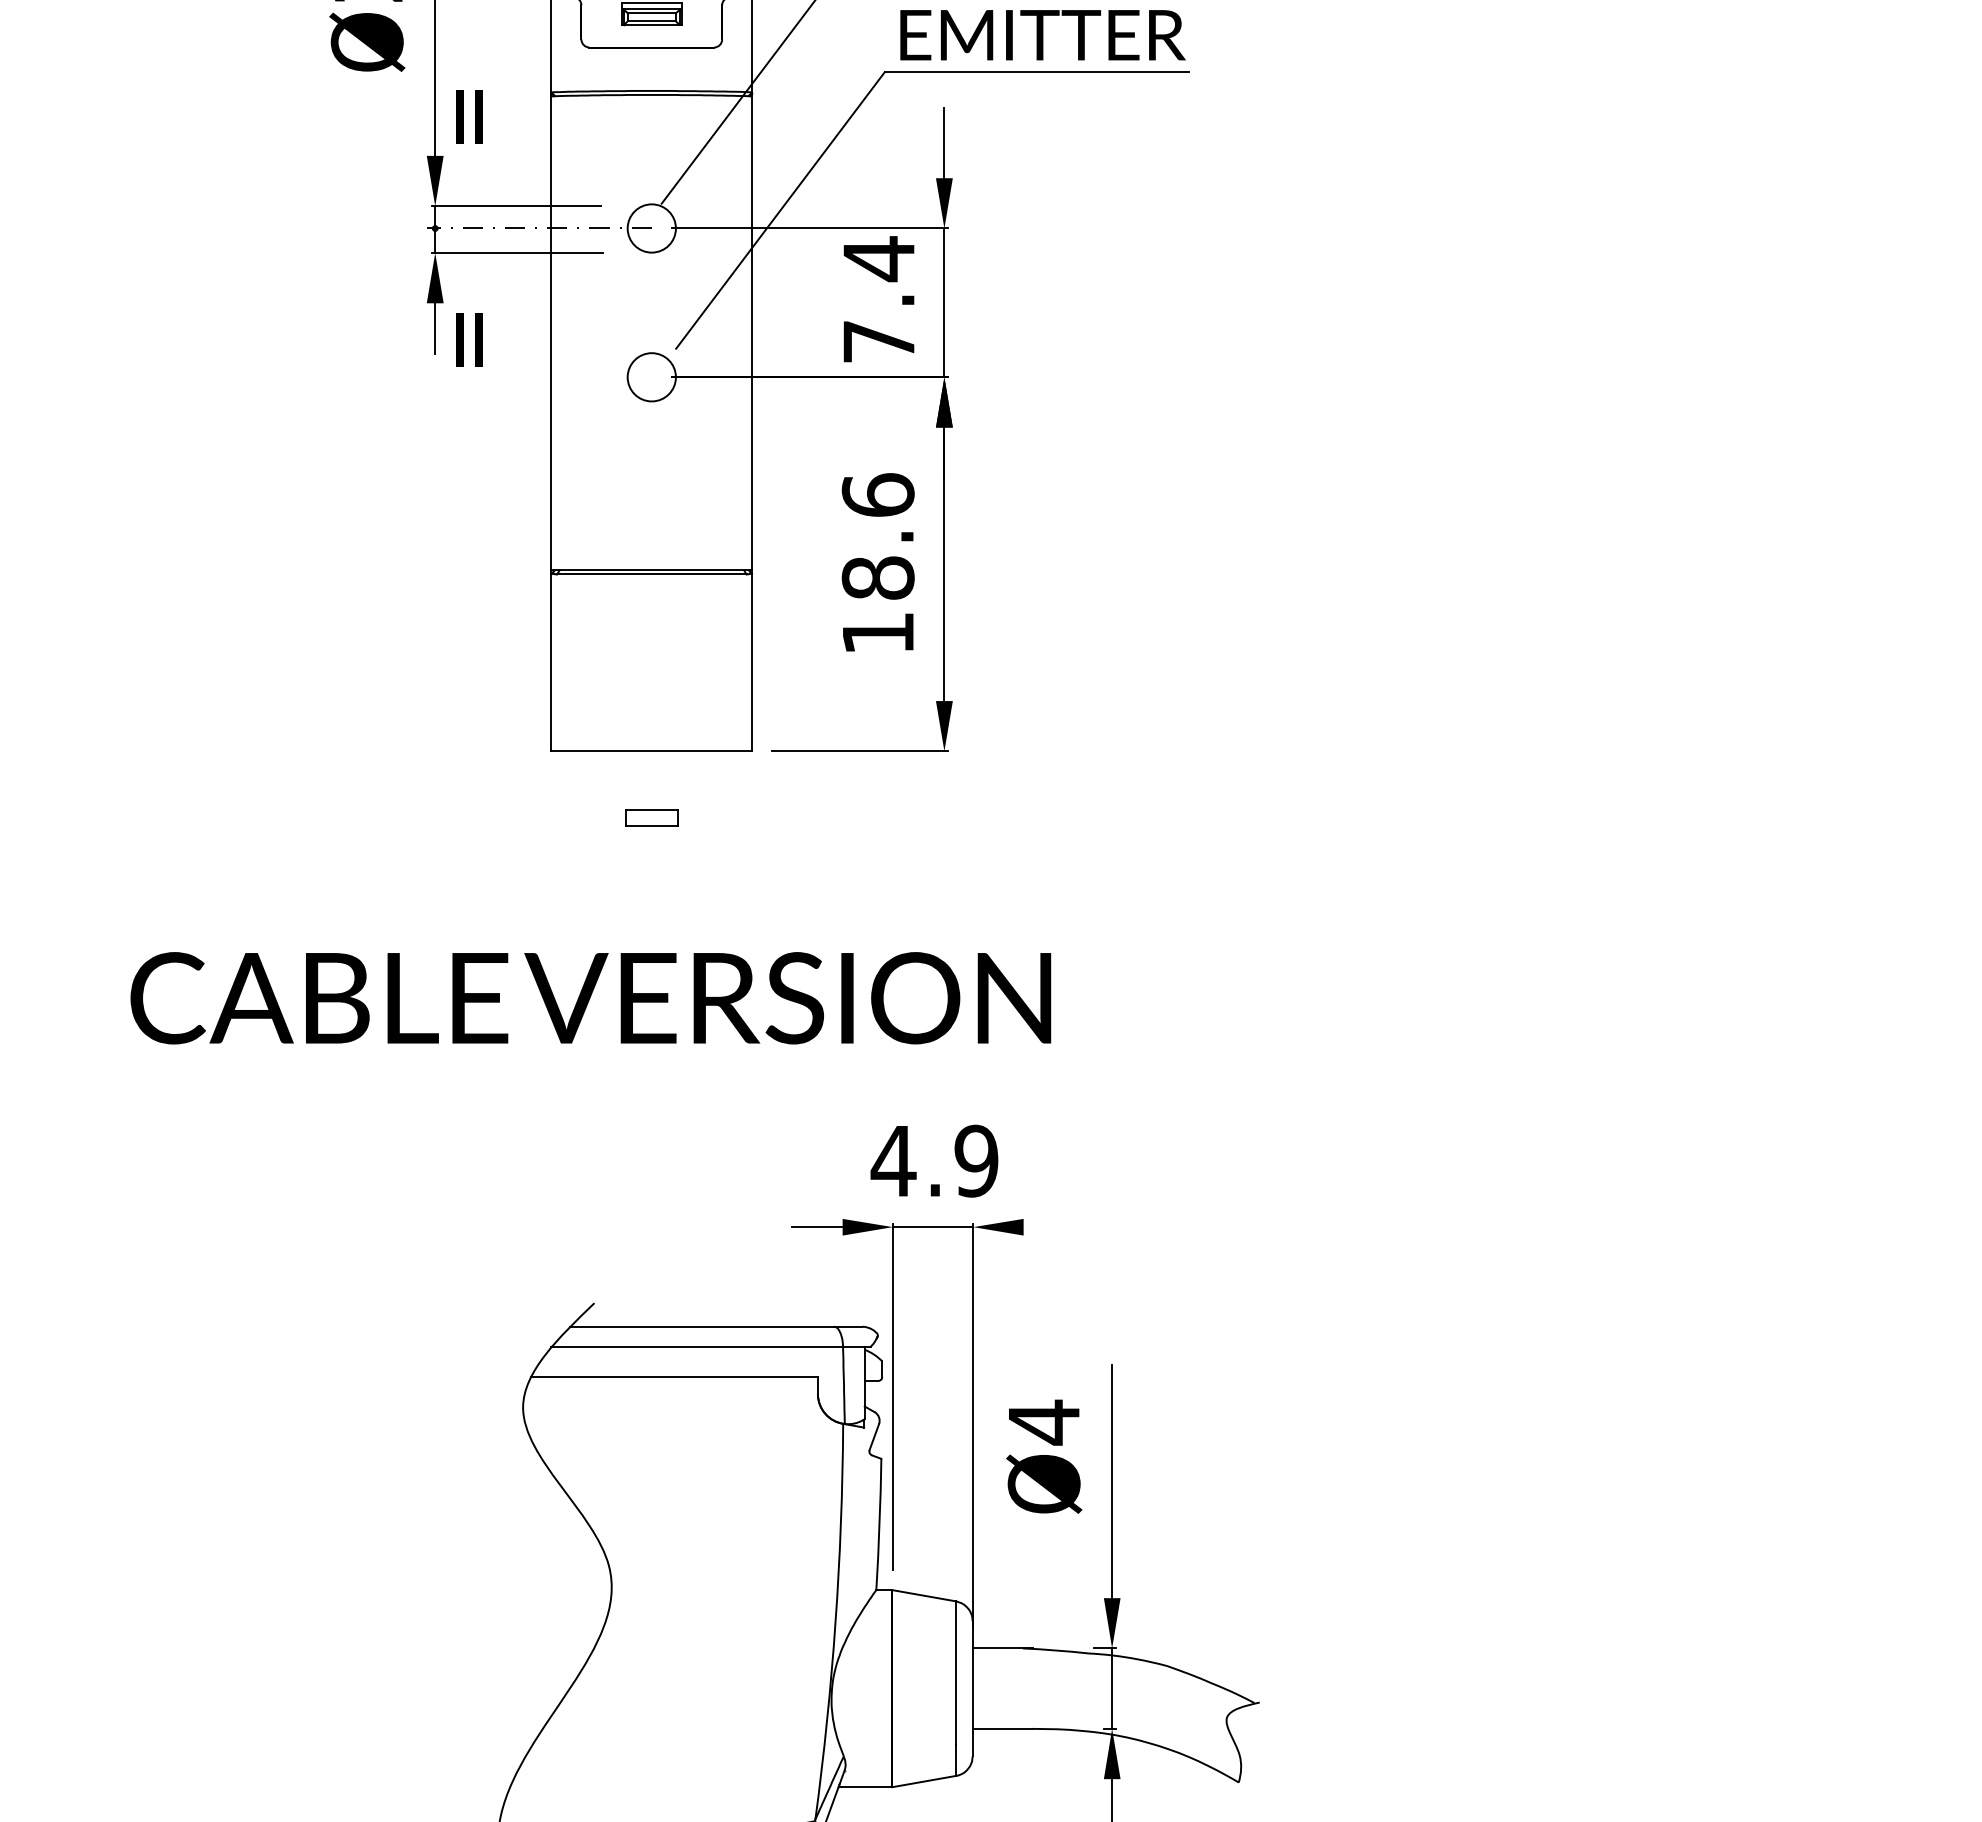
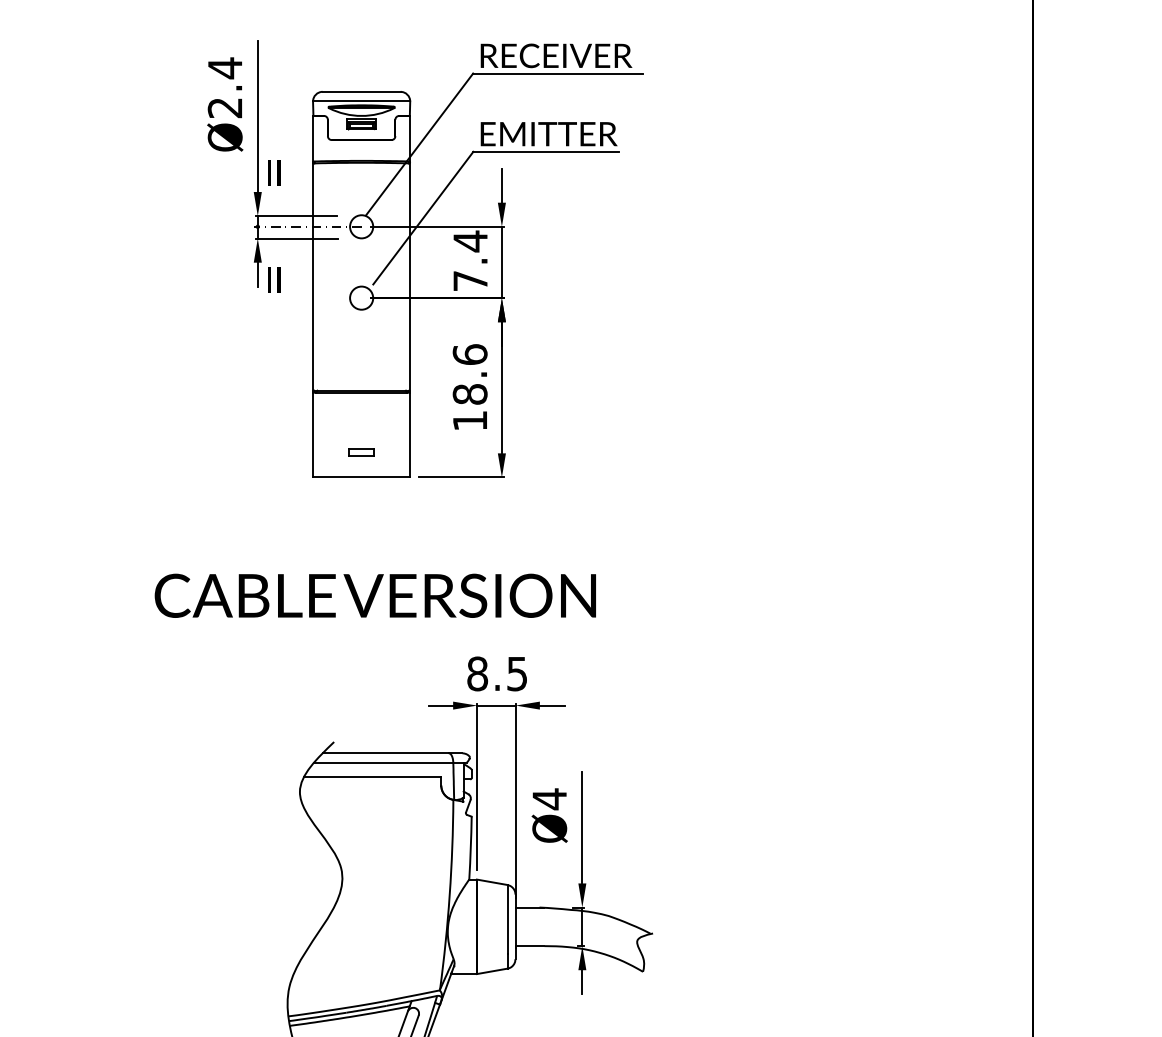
part: (651, 818) -> (361, 452), moved
text: (588, 997) -> (374, 595), moved
text: (933, 1160) -> (496, 673), 4.9 -> 8.5
line: (1047, 1226) -> (551, 705), added

